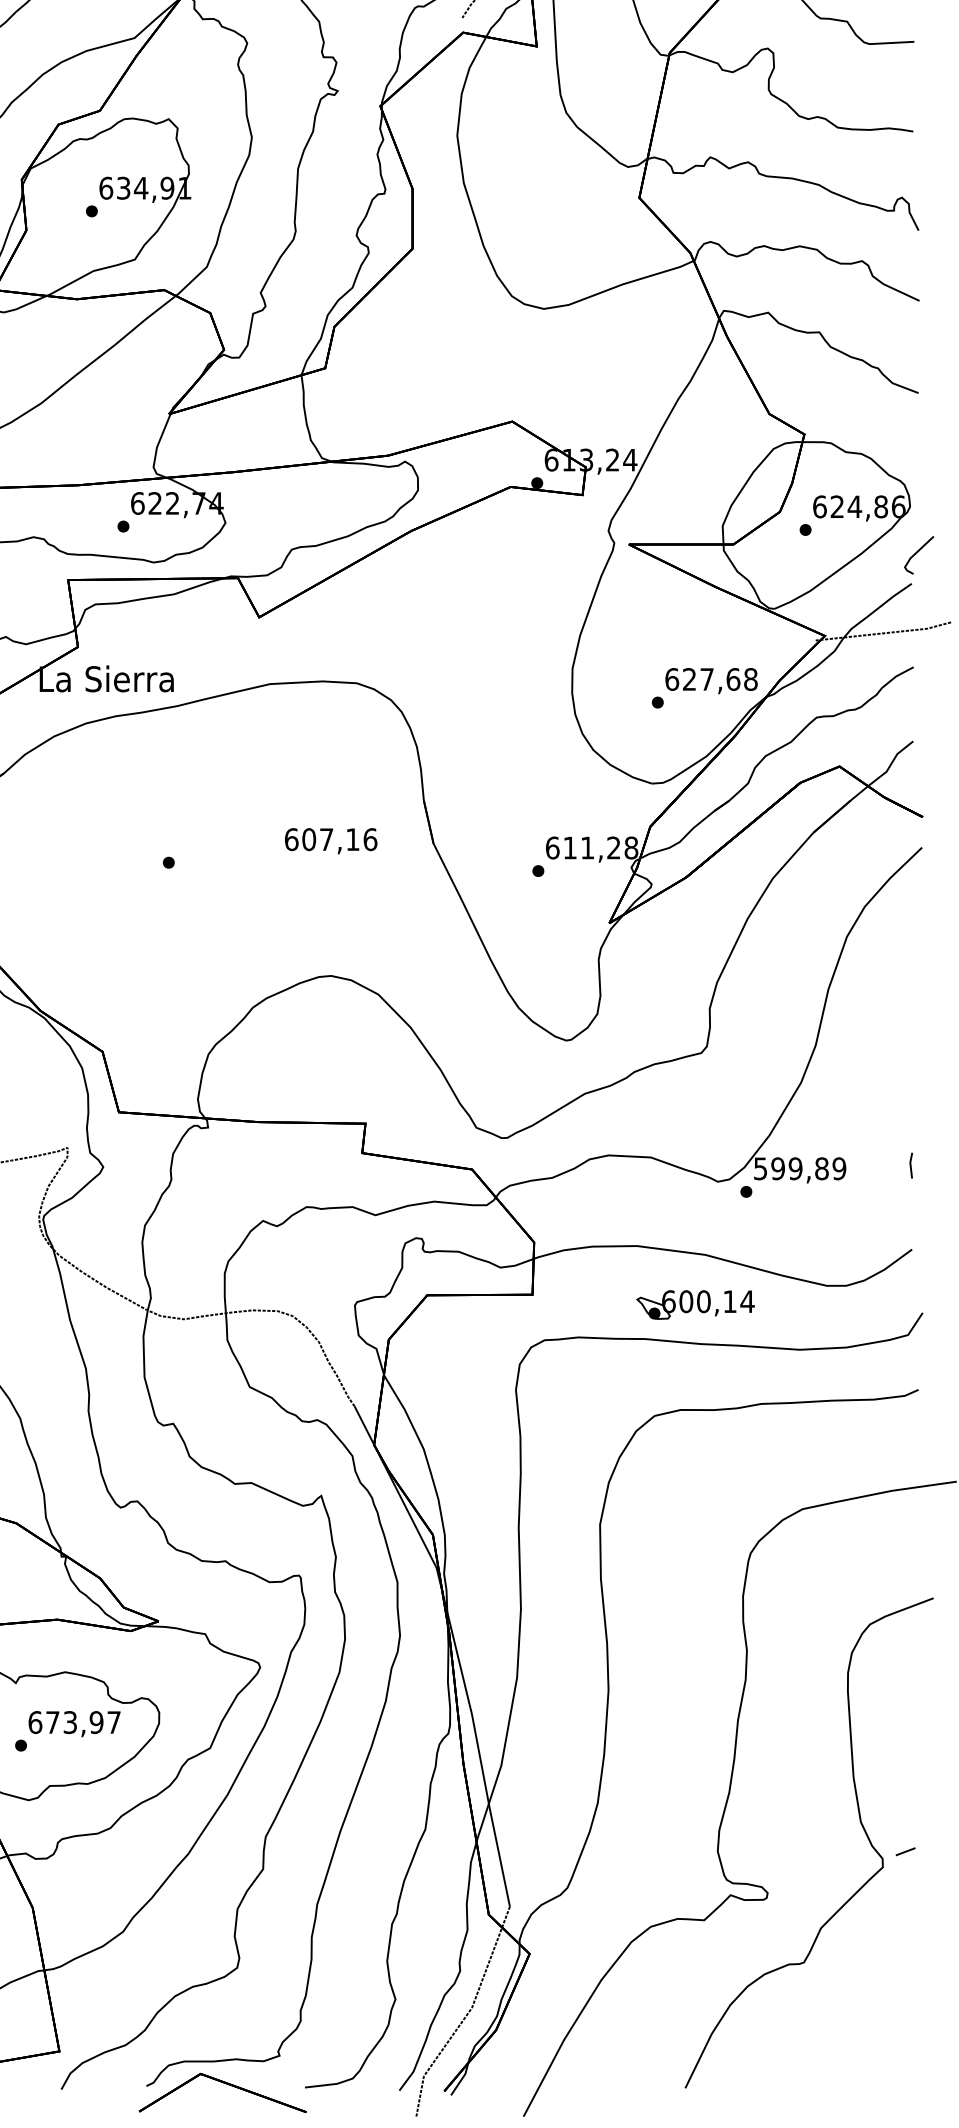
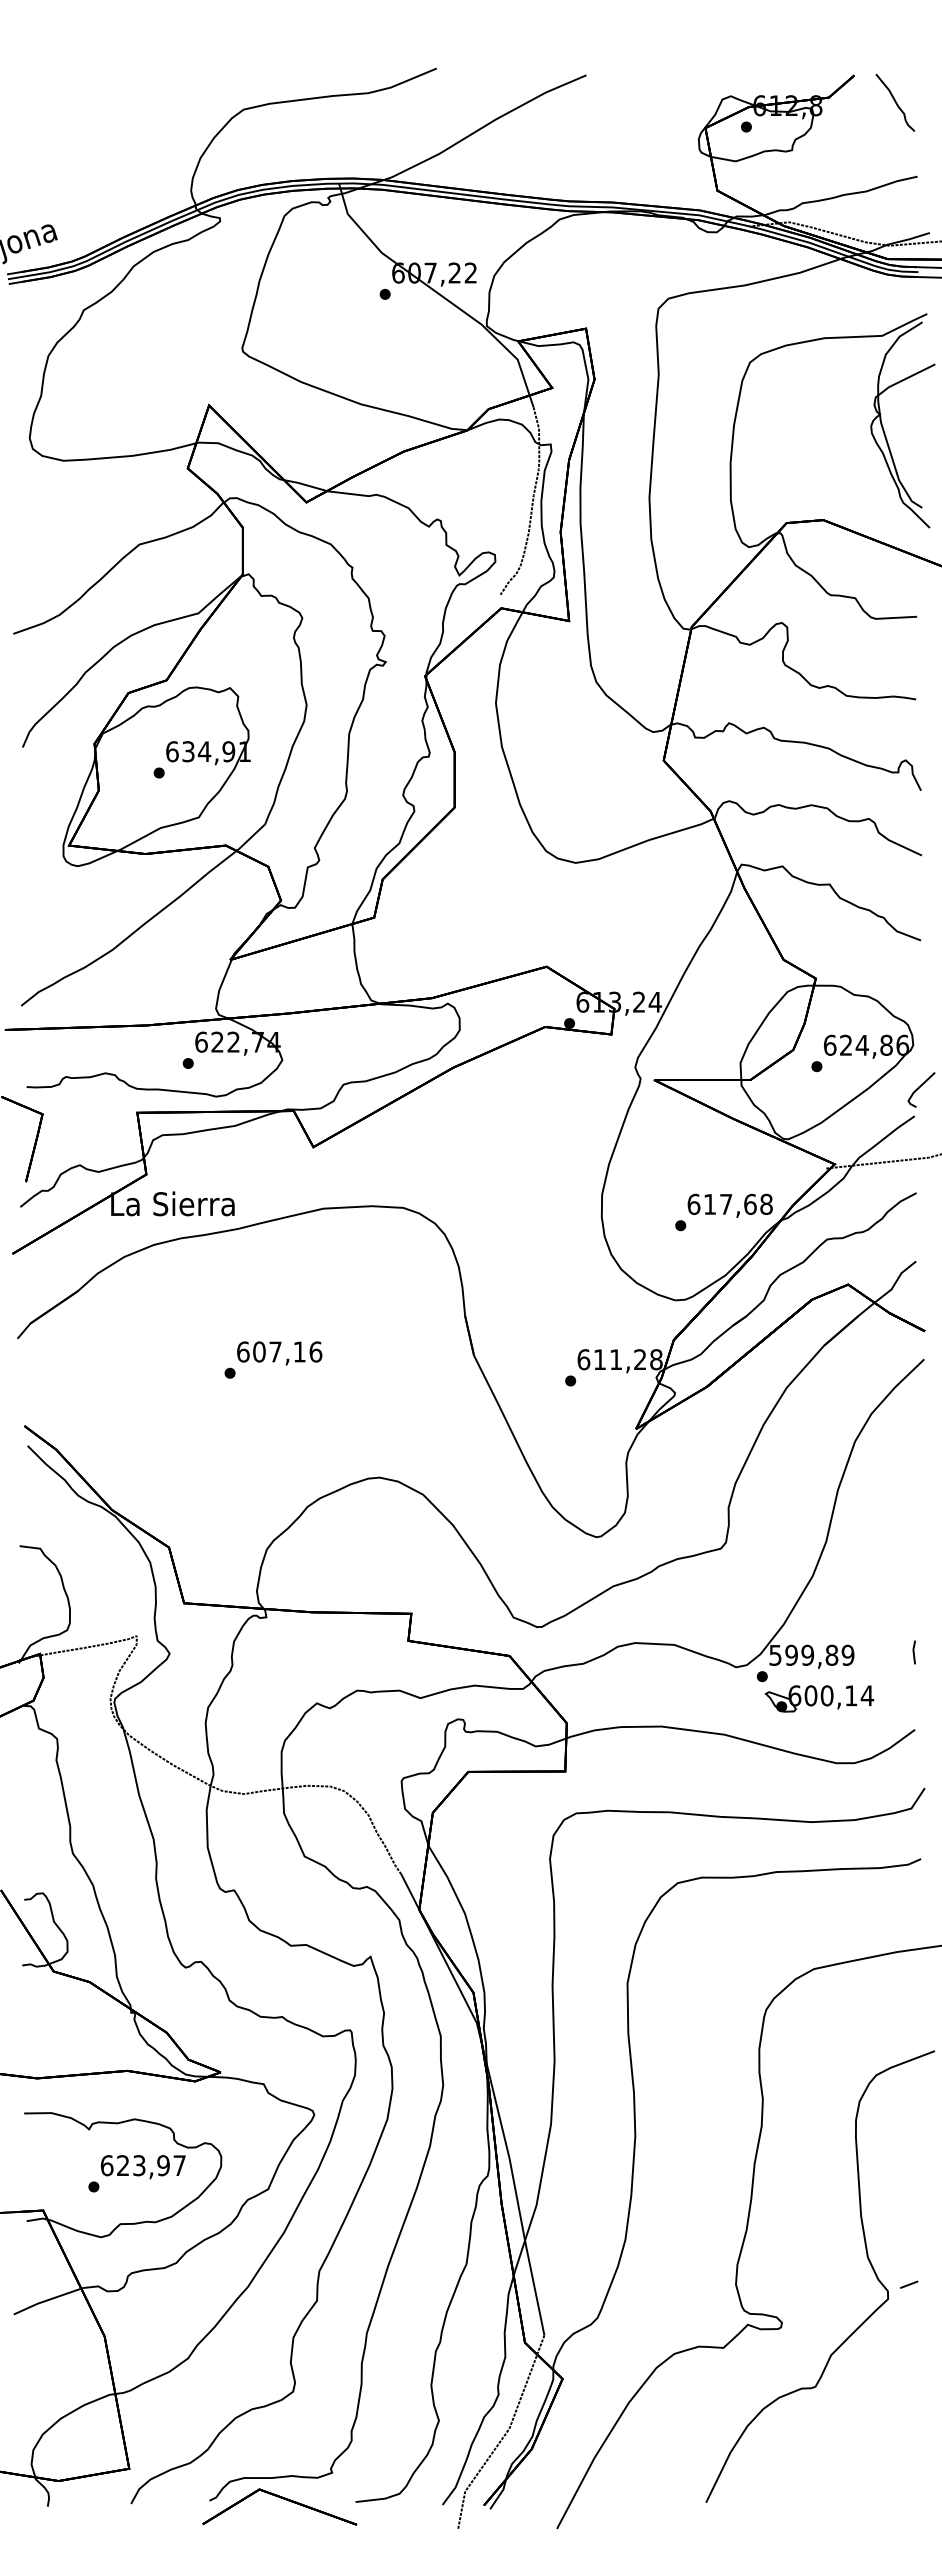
text: (689, 678) -> (709, 1203), 627,68 -> 617,68
text: (330, 841) -> (279, 1353), moved
part: (695, 1304) -> (819, 1698), moved
text: (53, 1722) -> (123, 2165), 673,97 -> 623,97

